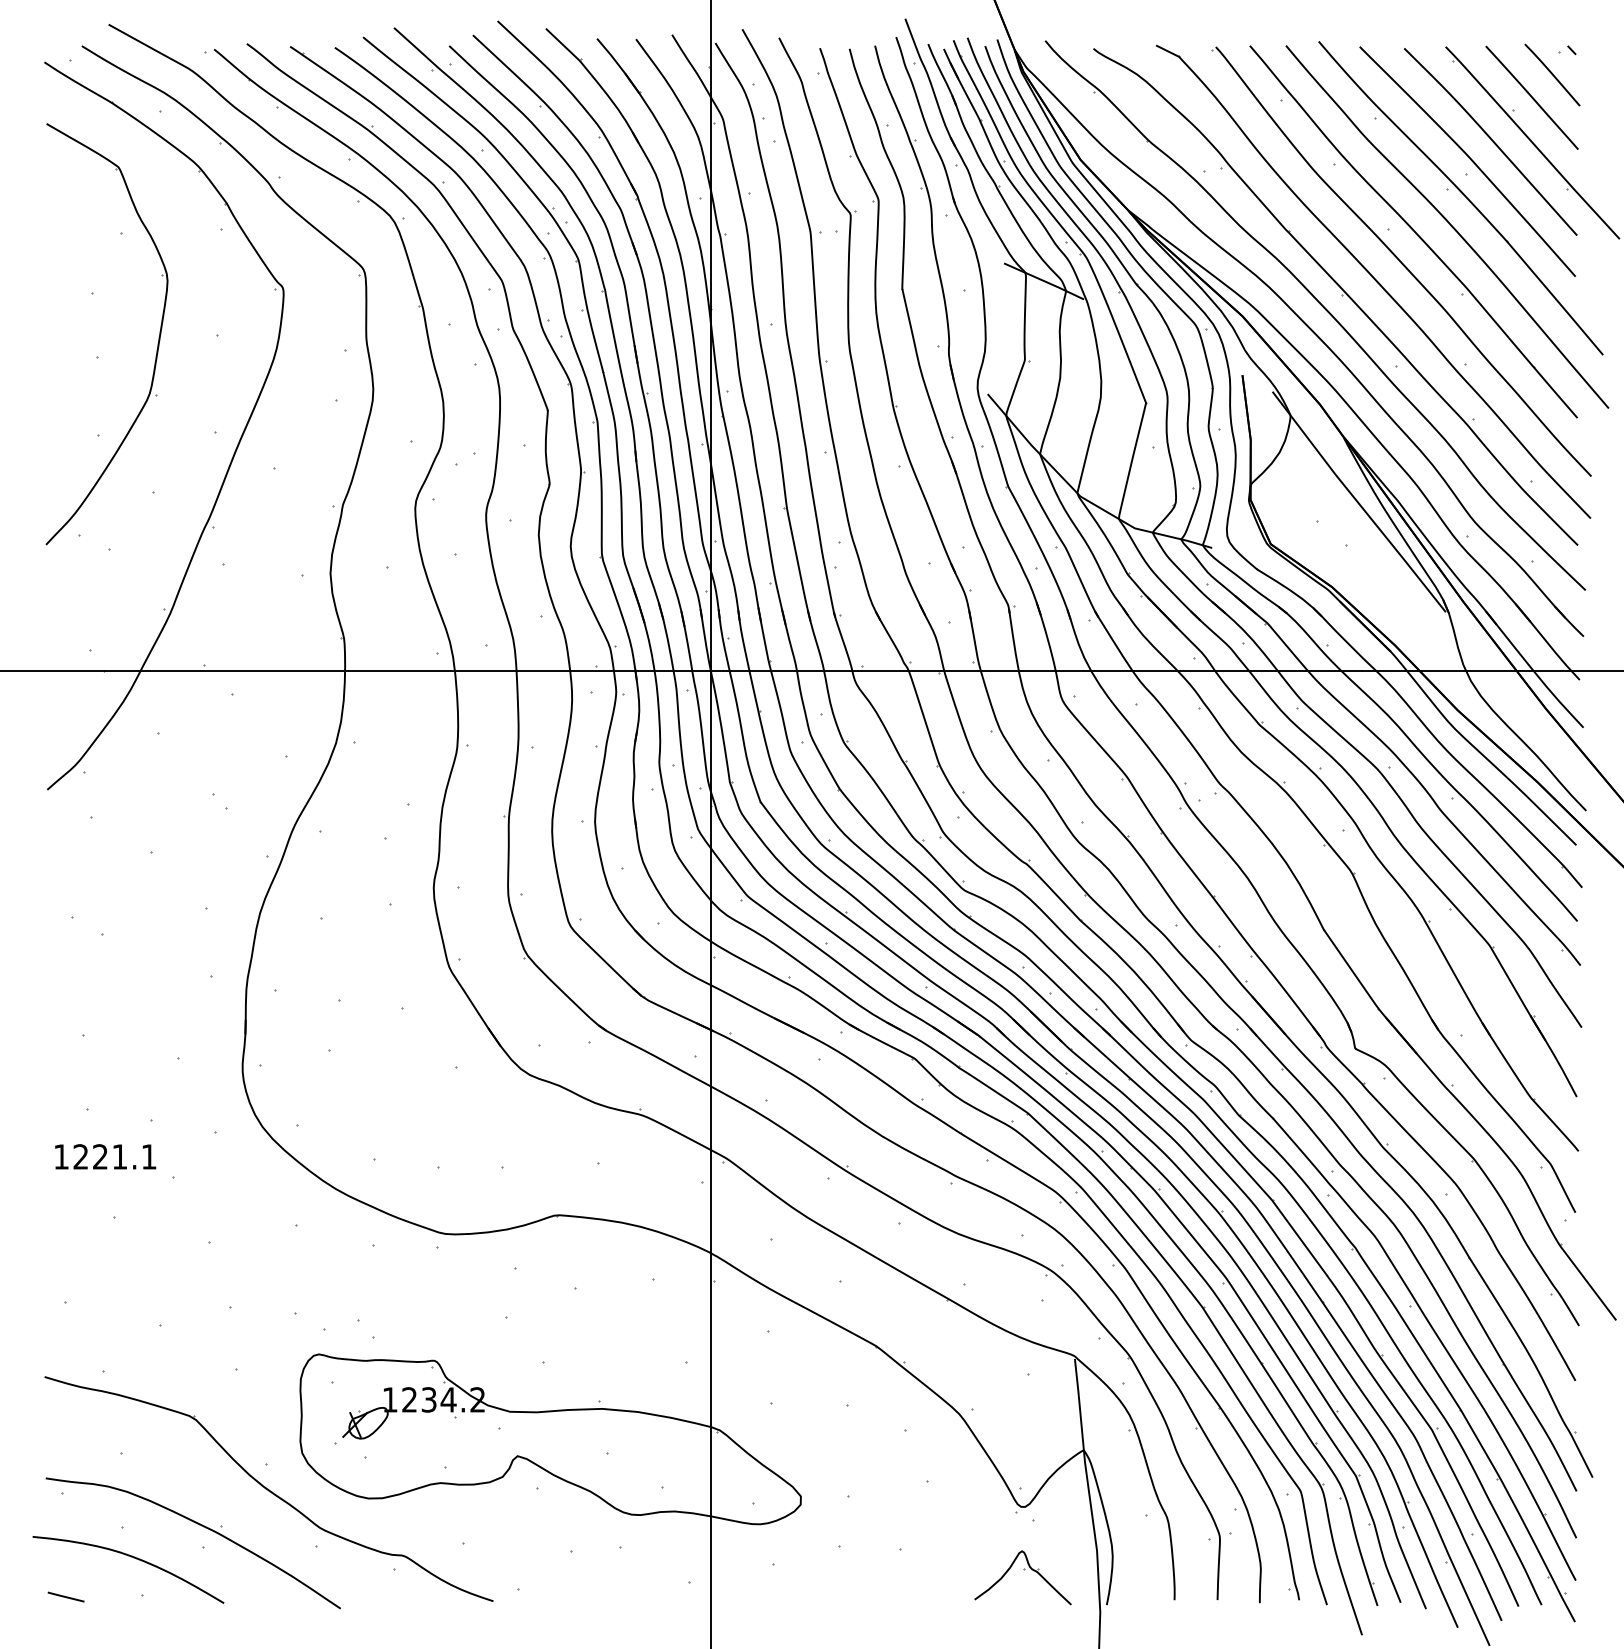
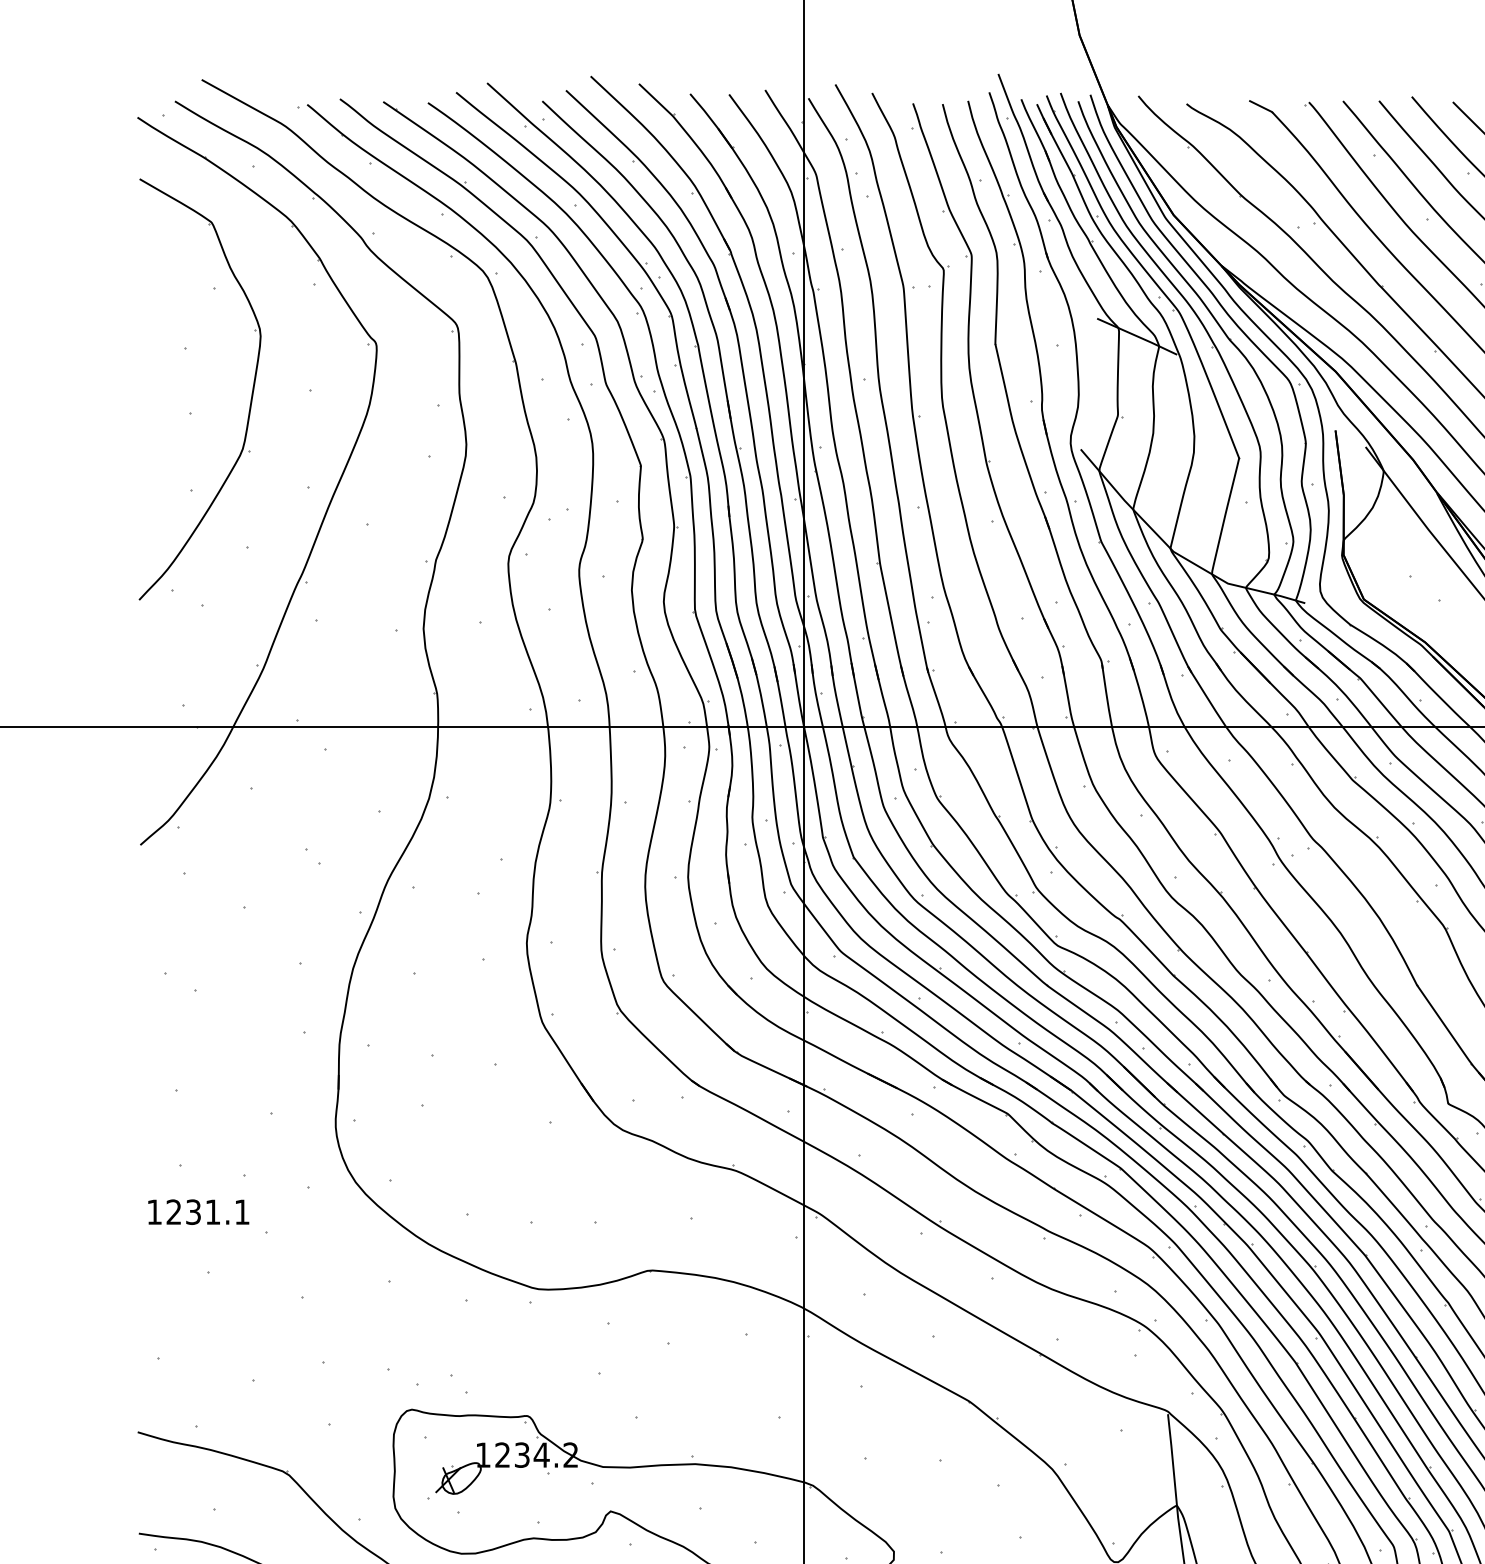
text: (100, 1156) -> (193, 1211), 1221.1 -> 1231.1

